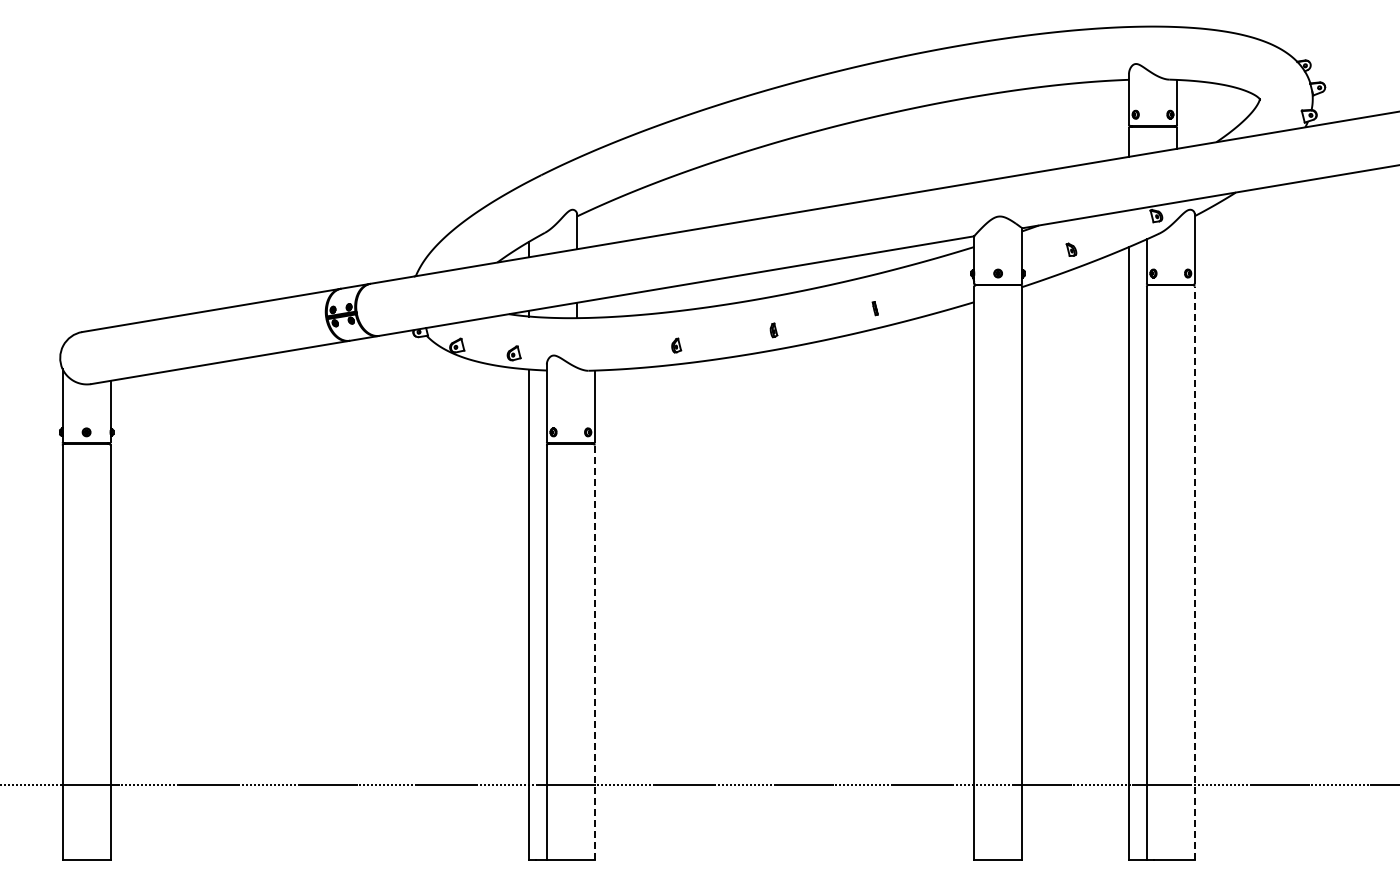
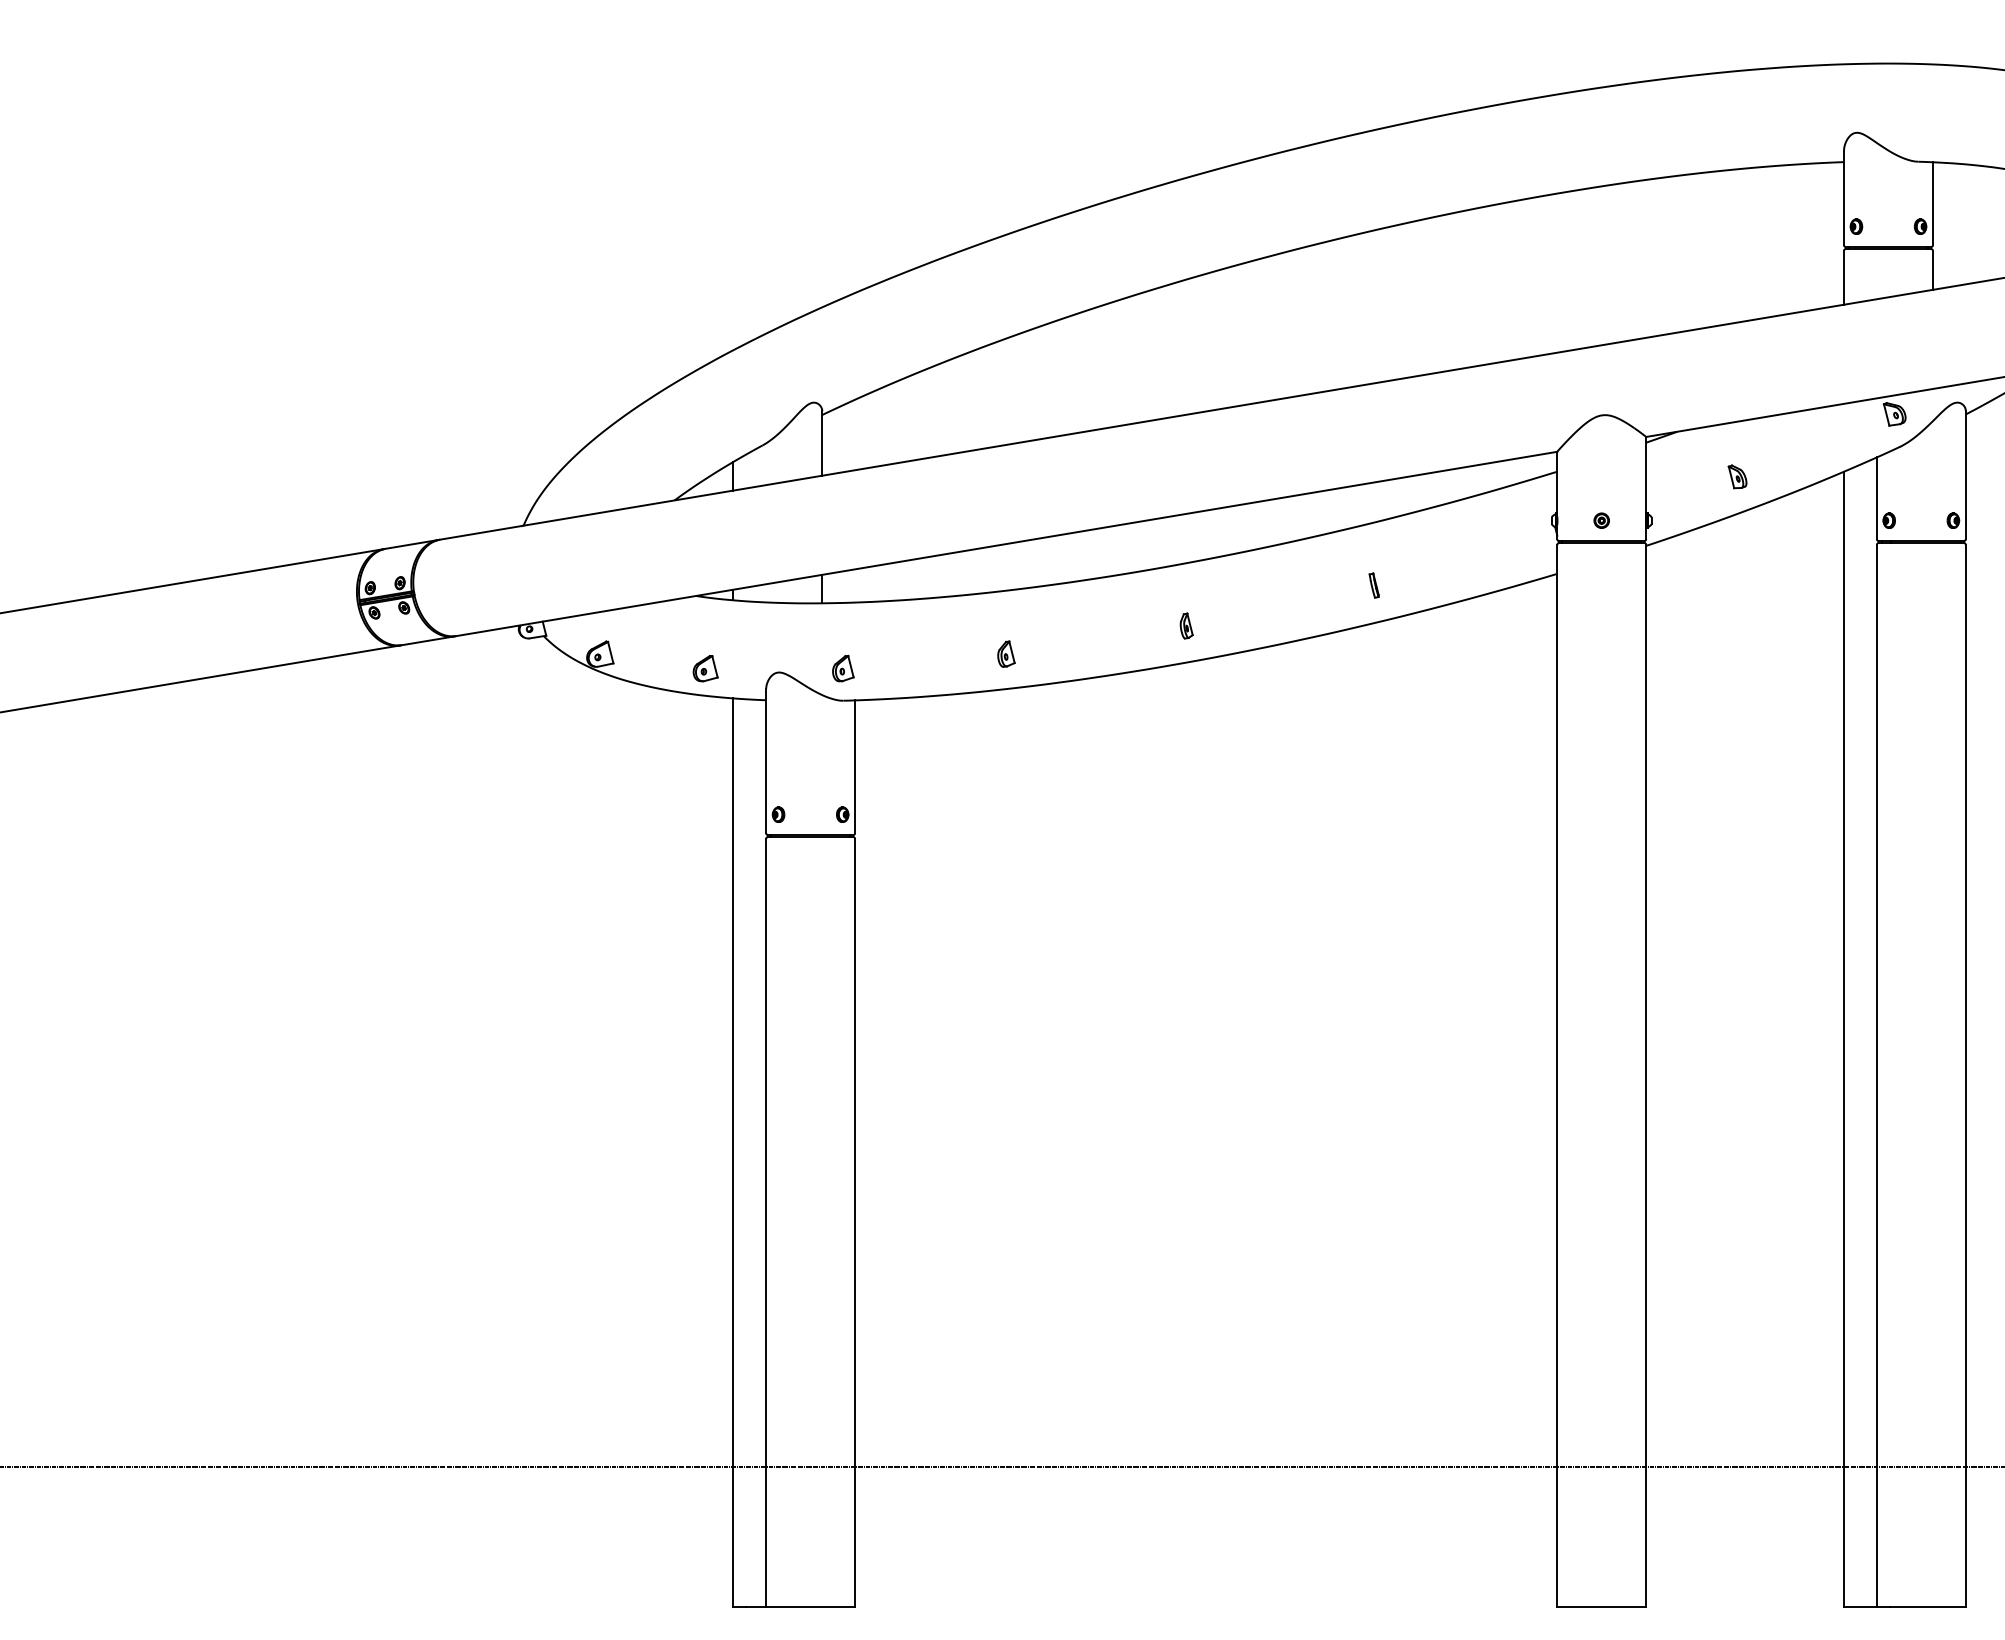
part: (588, 353) -> (843, 668), added
line: (1194, 573) -> (1965, 1076), dashed -> solid
line: (594, 652) -> (854, 1222), dashed -> solid

